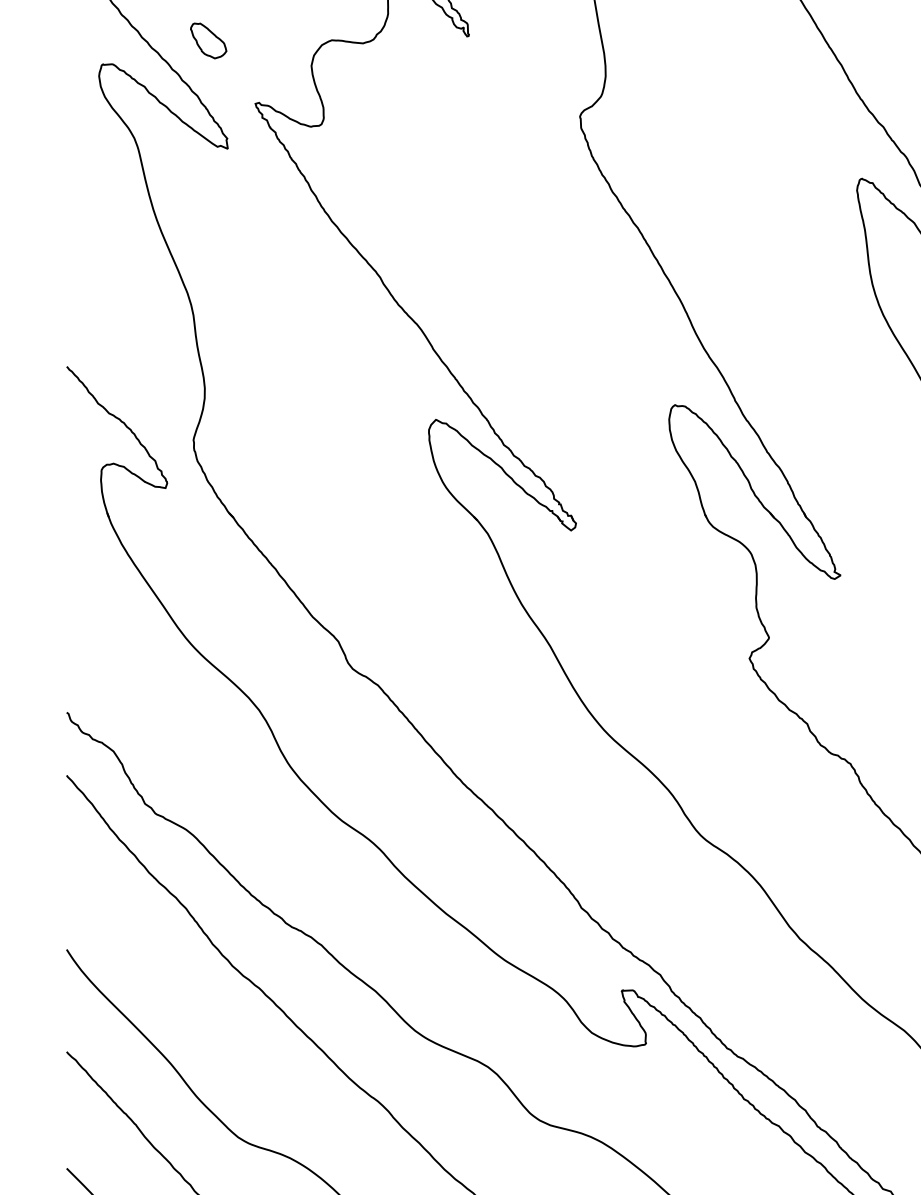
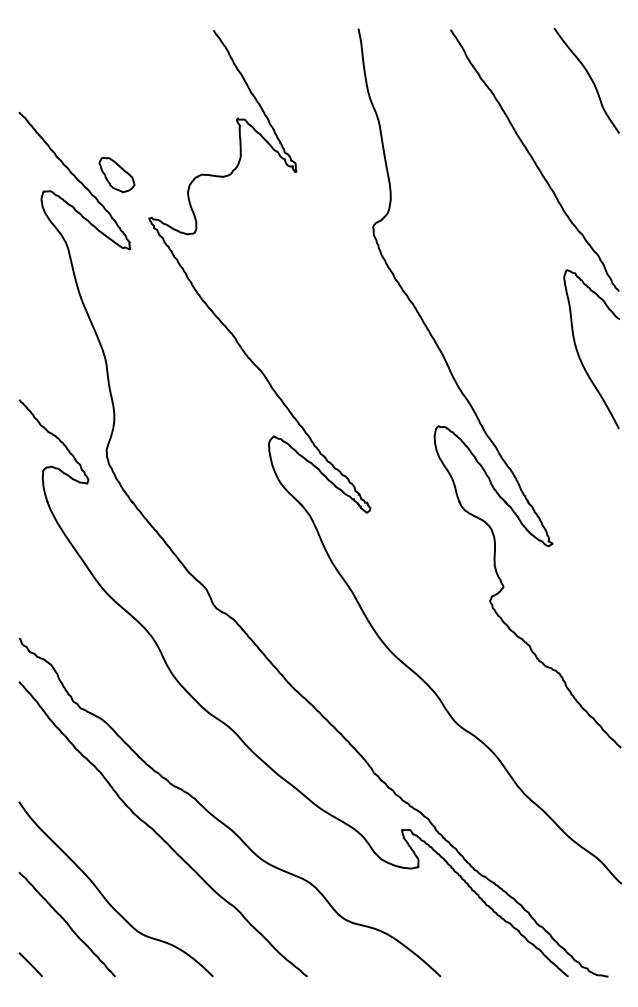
part: (207, 41) -> (116, 175), size x1.43

